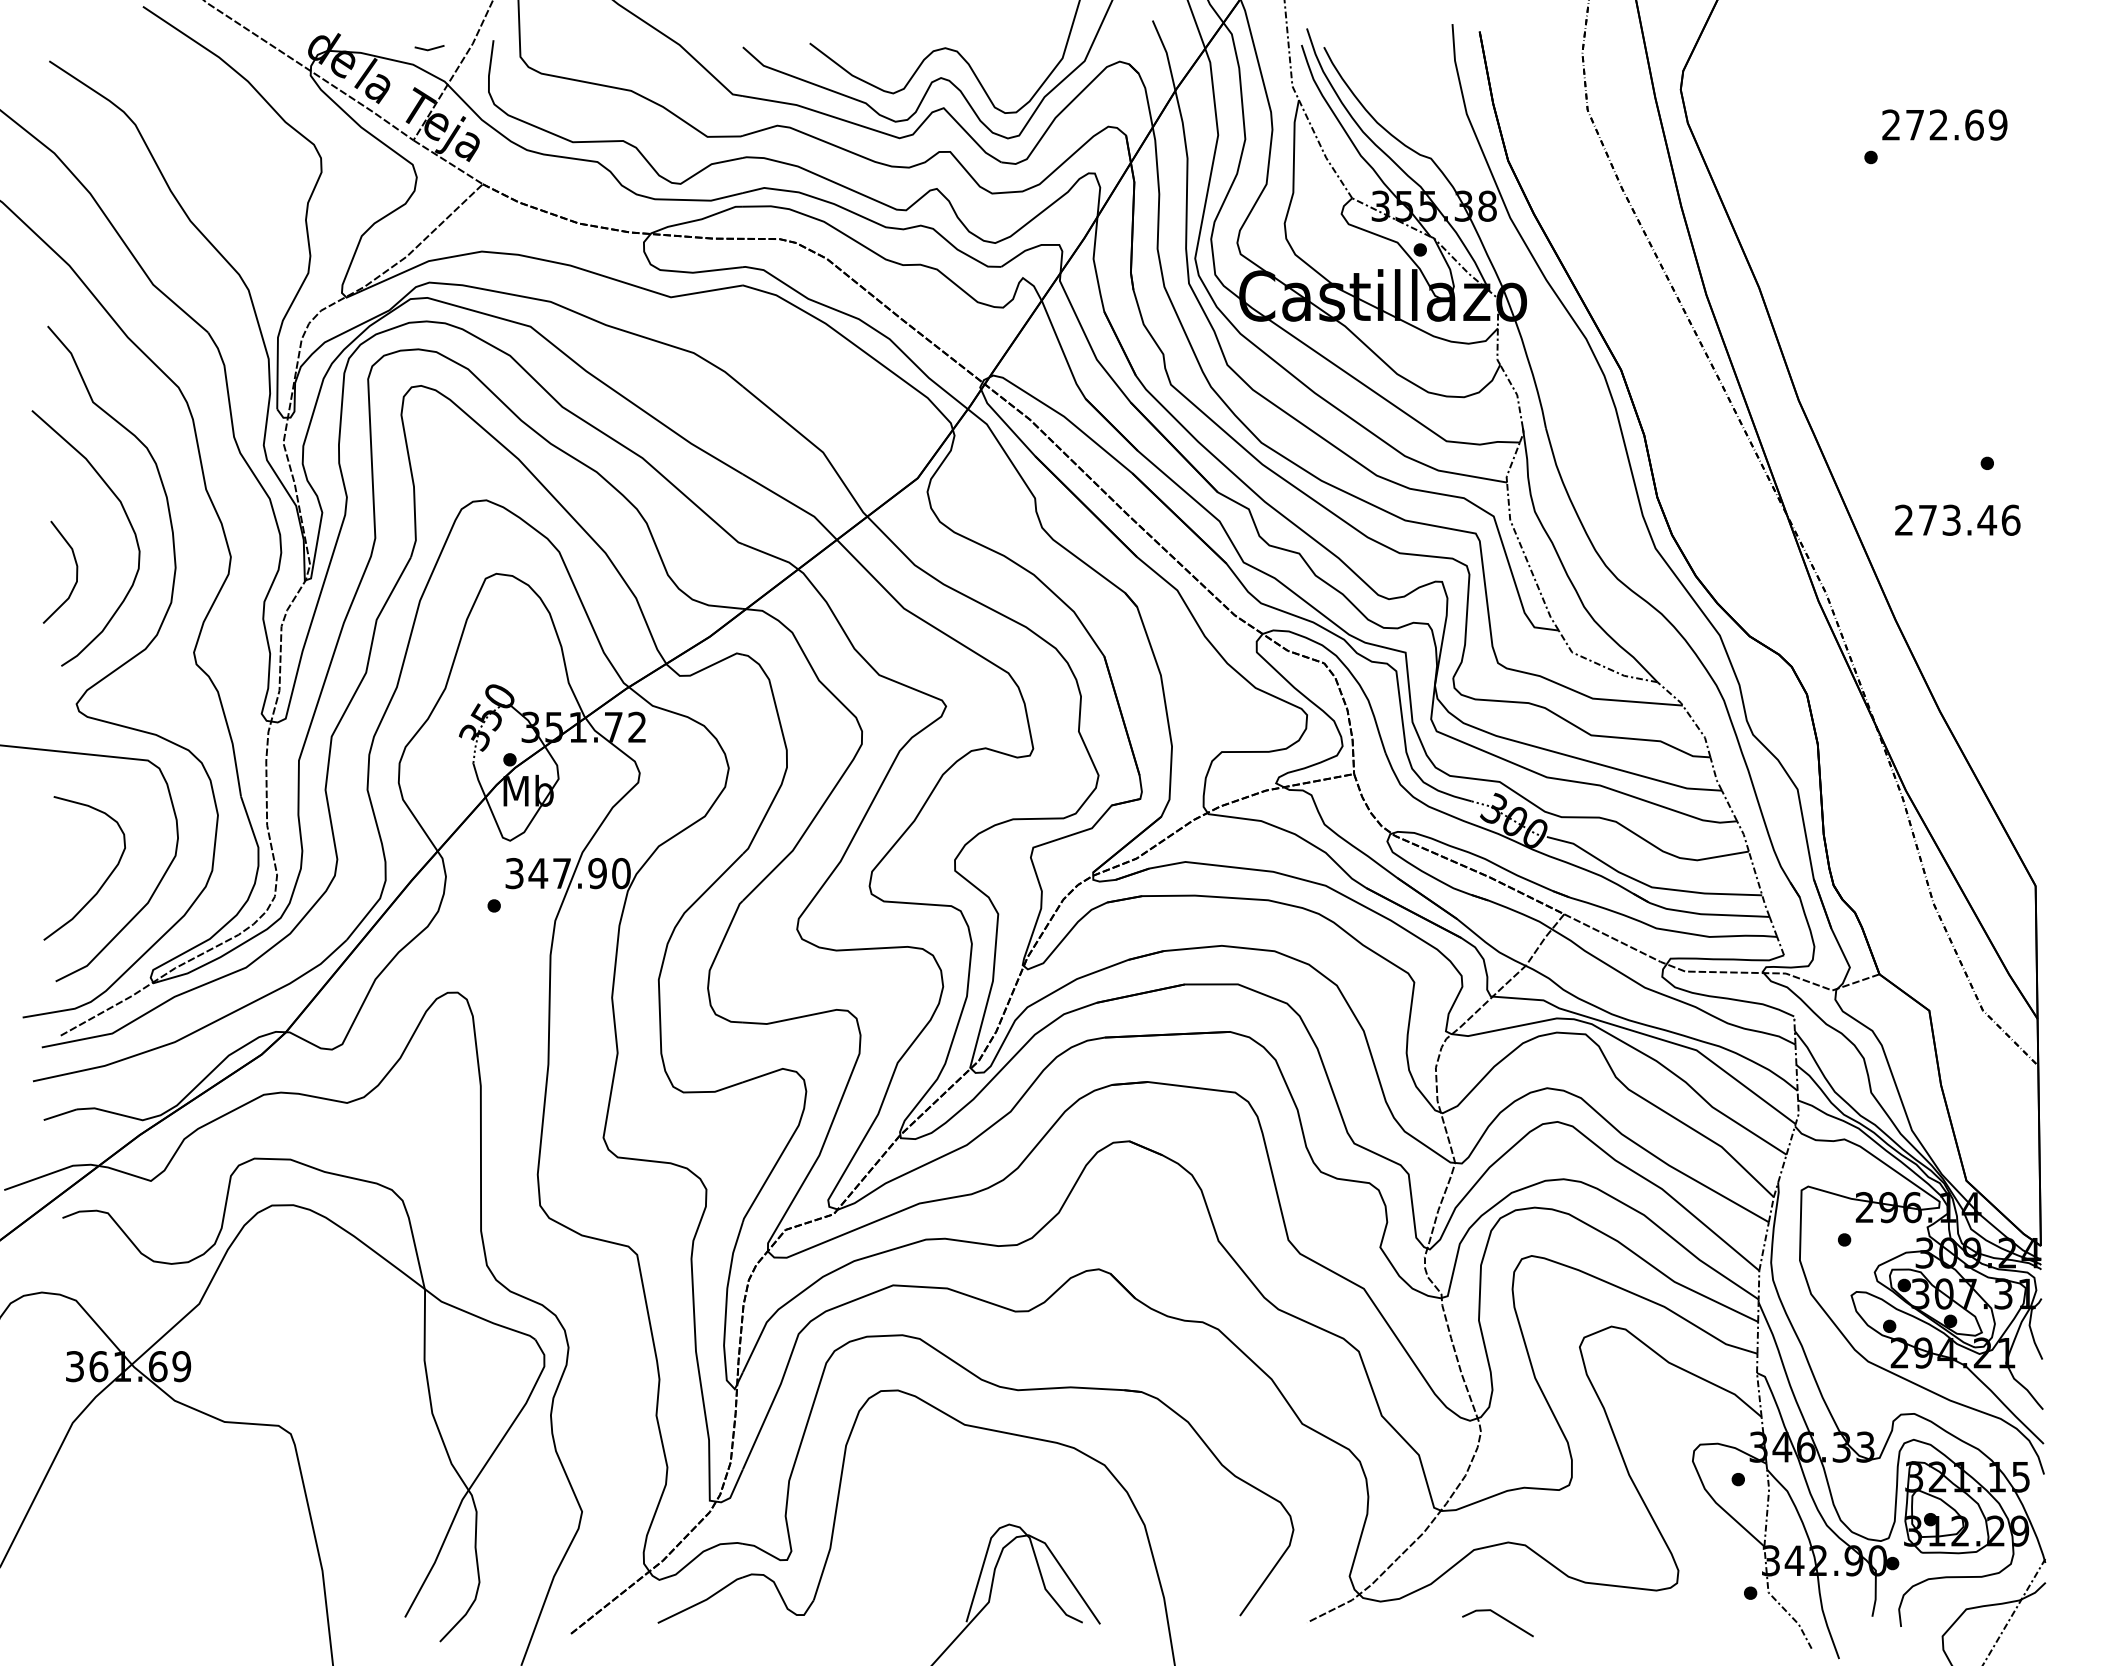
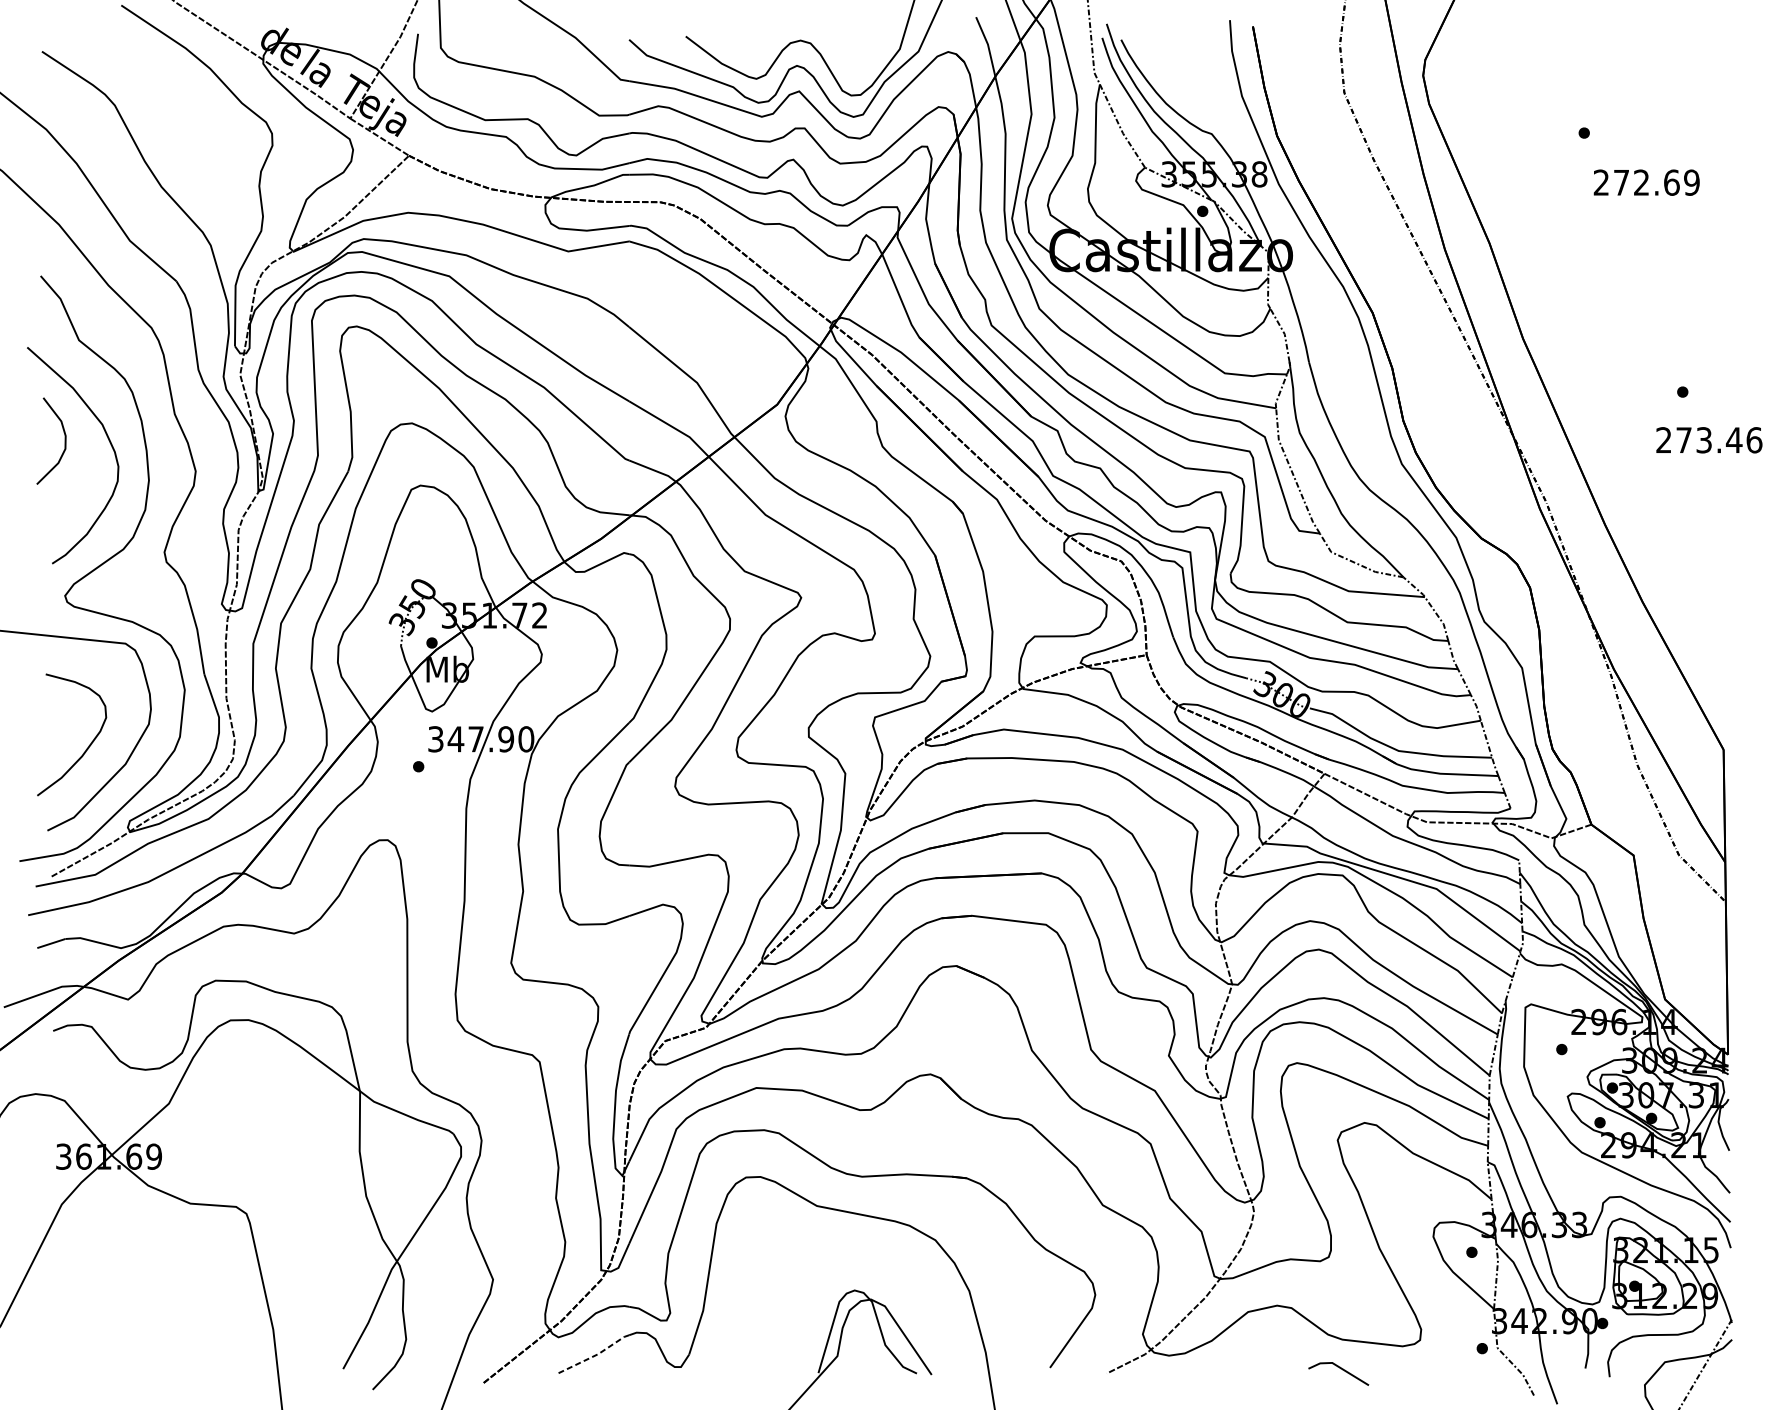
line: (429, 48) -> (363, 40), removed
text: (1944, 124) -> (1646, 182), moved
text: (1957, 519) -> (1709, 439), moved
curve: (76, 571) -> (65, 440), moved
line: (702, 1601) -> (594, 1355), solid -> dashed
line: (1501, 1618) -> (1341, 1370), moved

